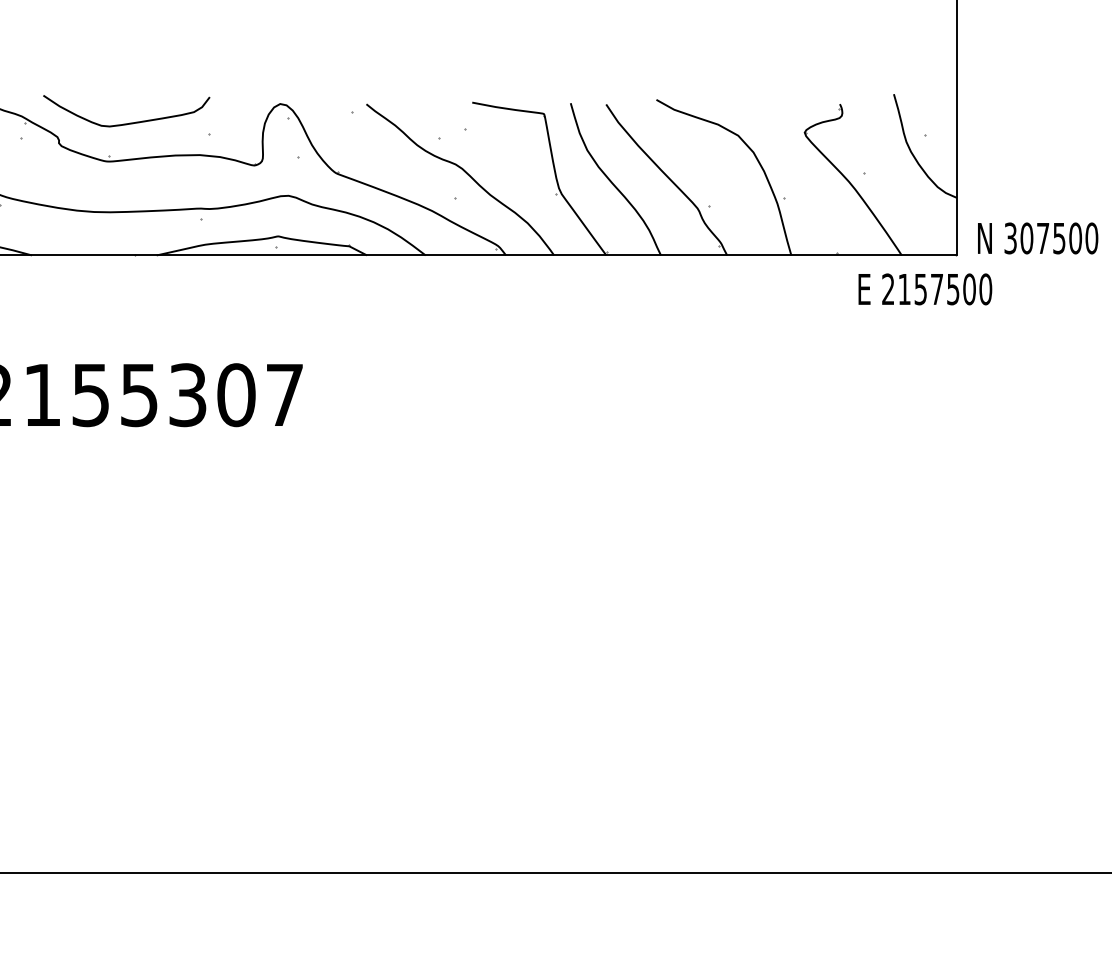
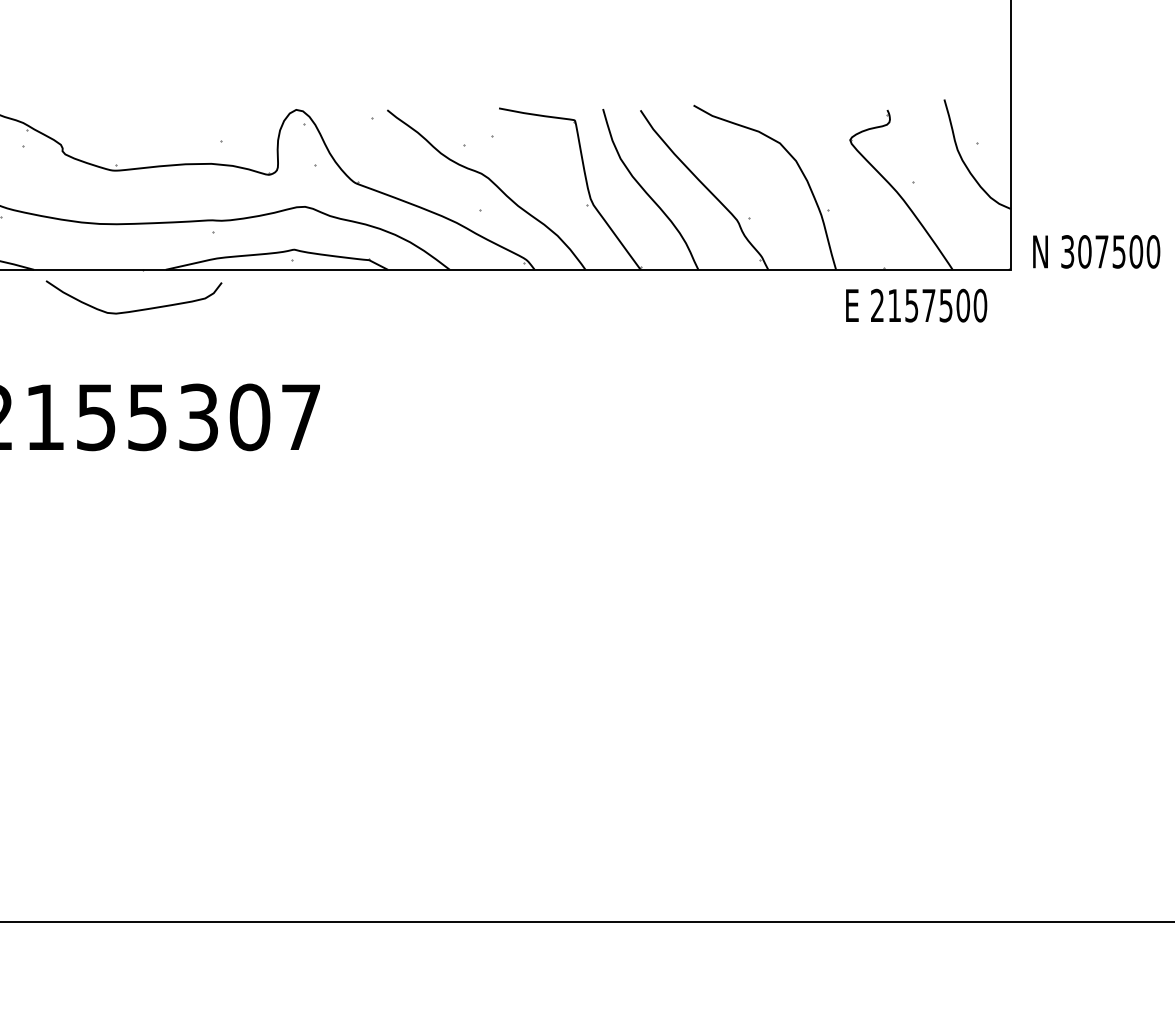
curve: (129, 122) -> (137, 309), moved
text: (925, 289) -> (916, 305), moved

